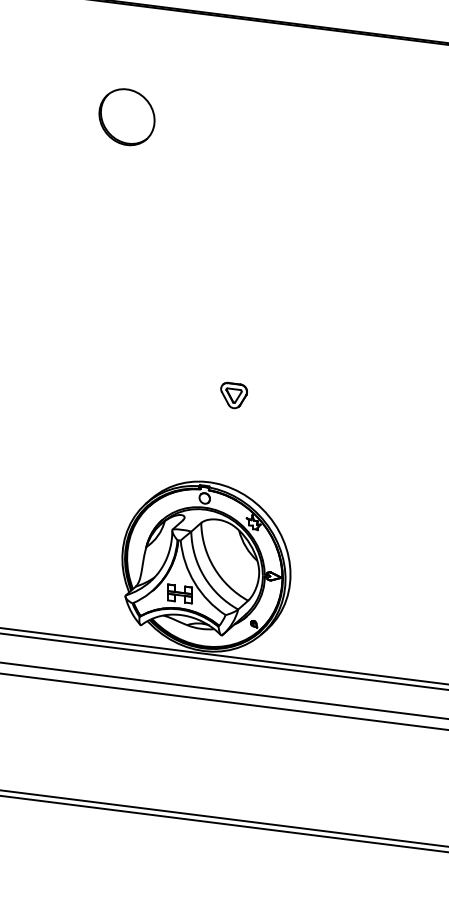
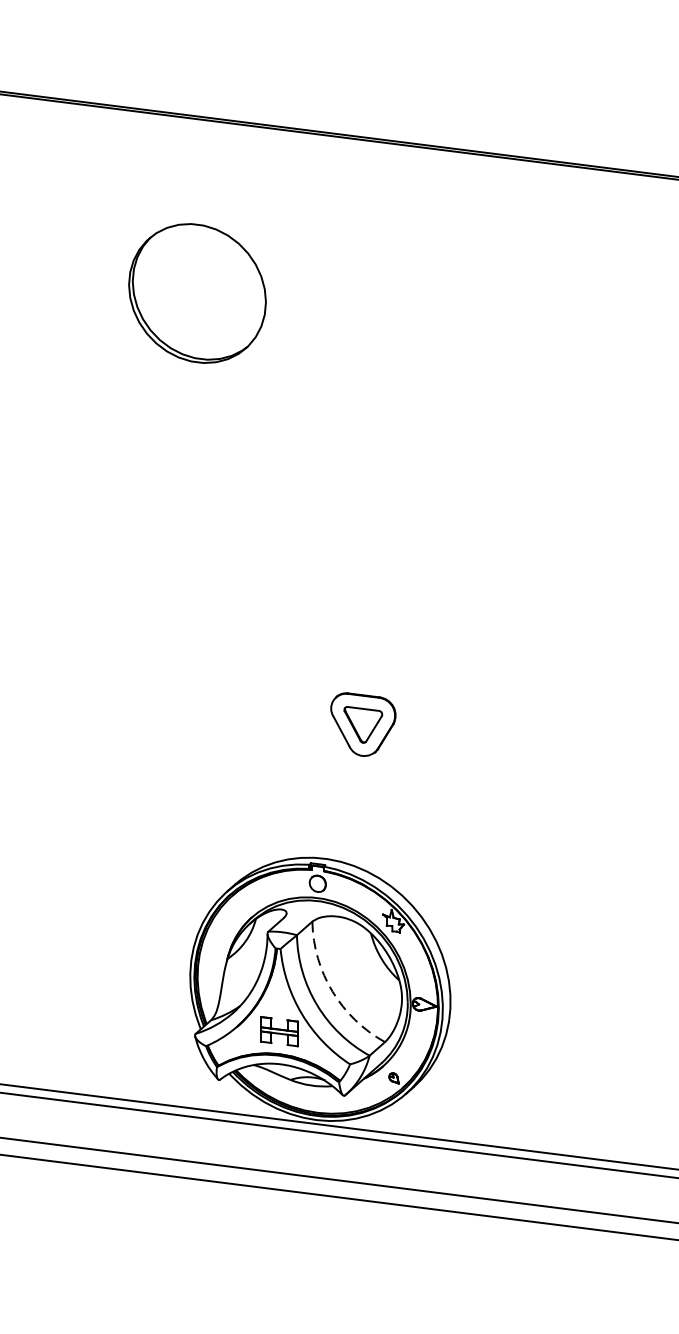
part: (126, 117) -> (196, 294), size x1.6
part: (233, 395) -> (362, 724), size x1.6
arc: (214, 568) -> (332, 992), solid -> dashed

